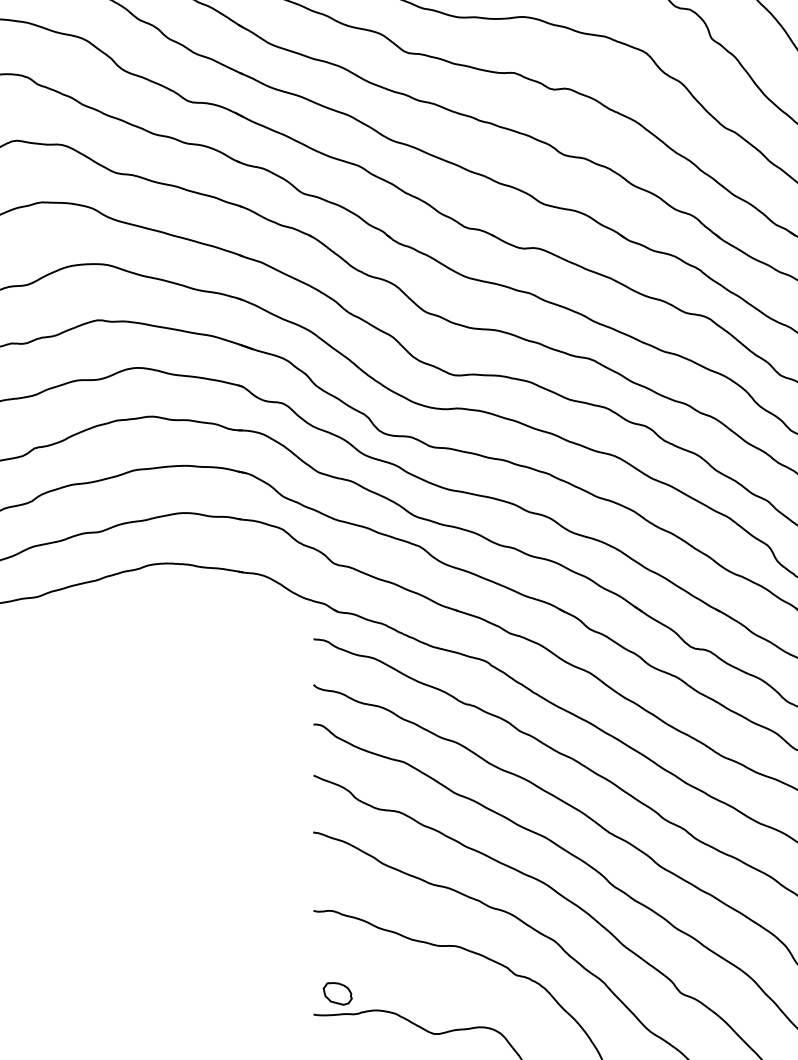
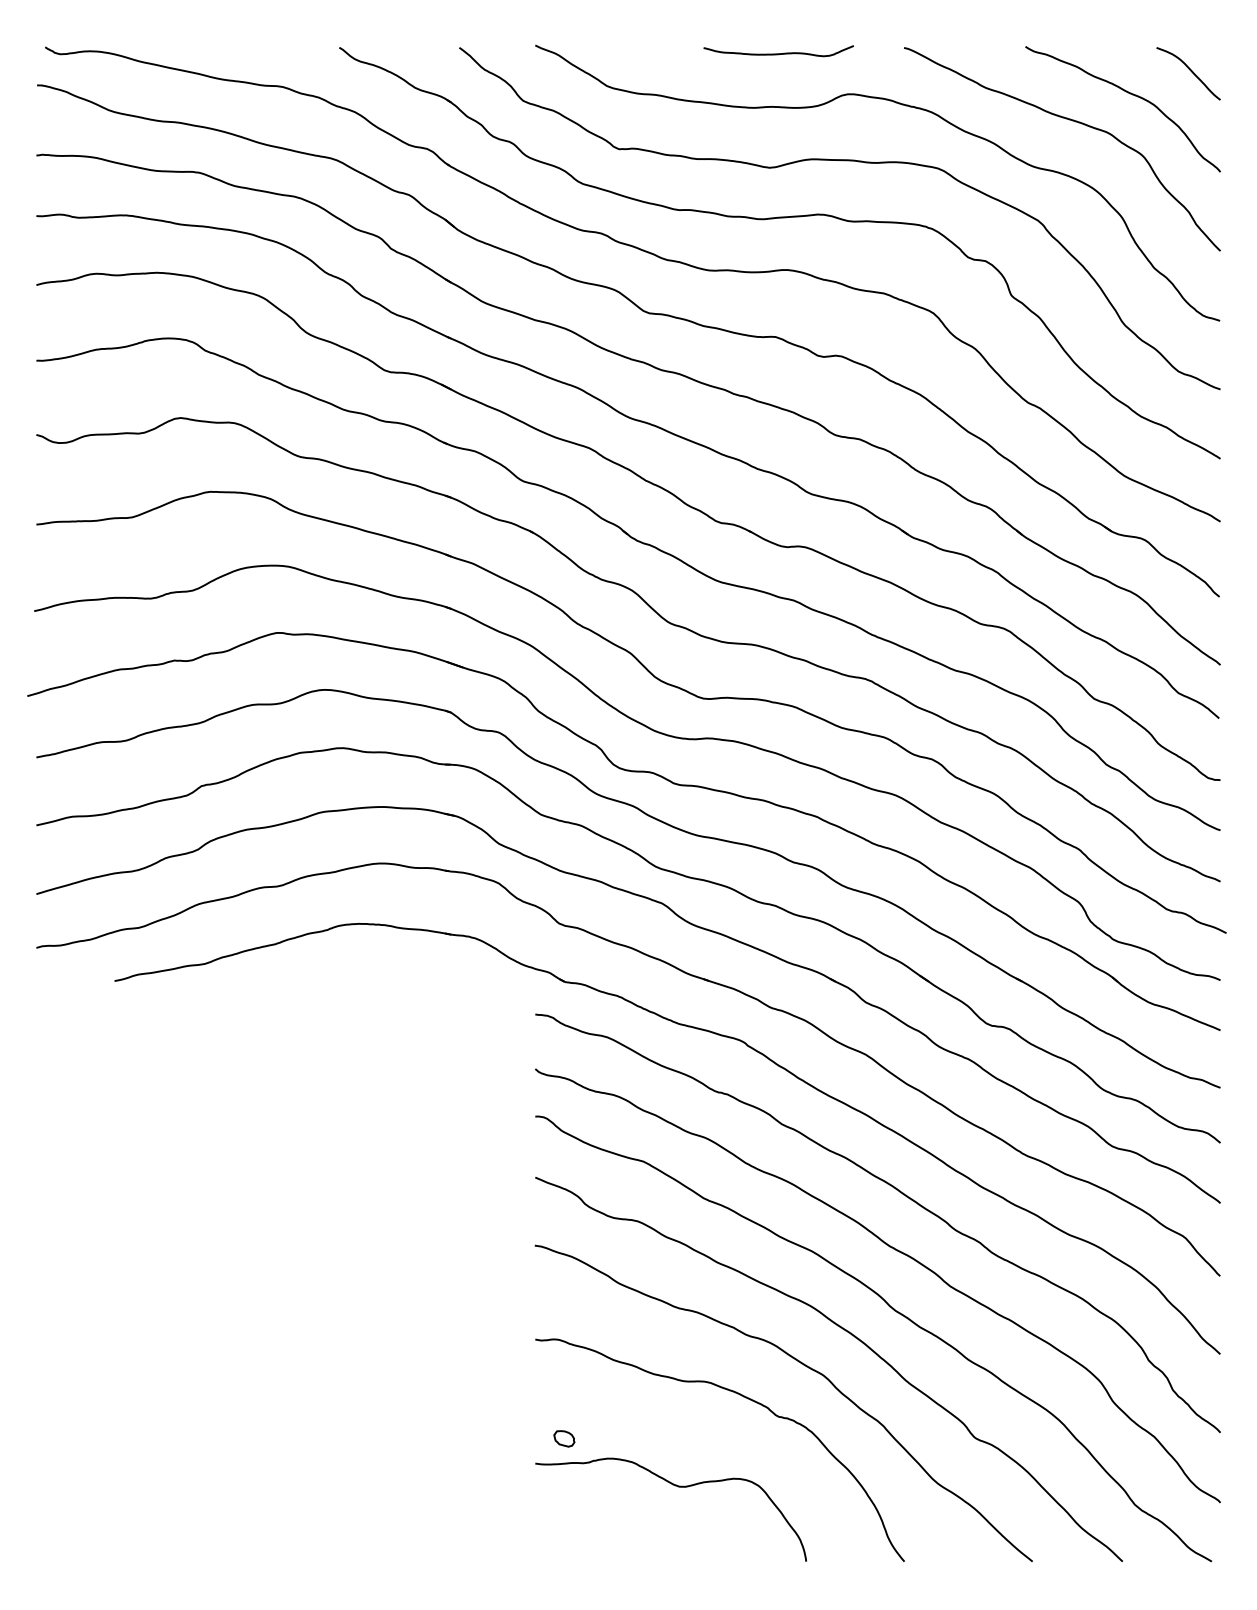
part: (337, 993) -> (564, 1438), size x0.6

